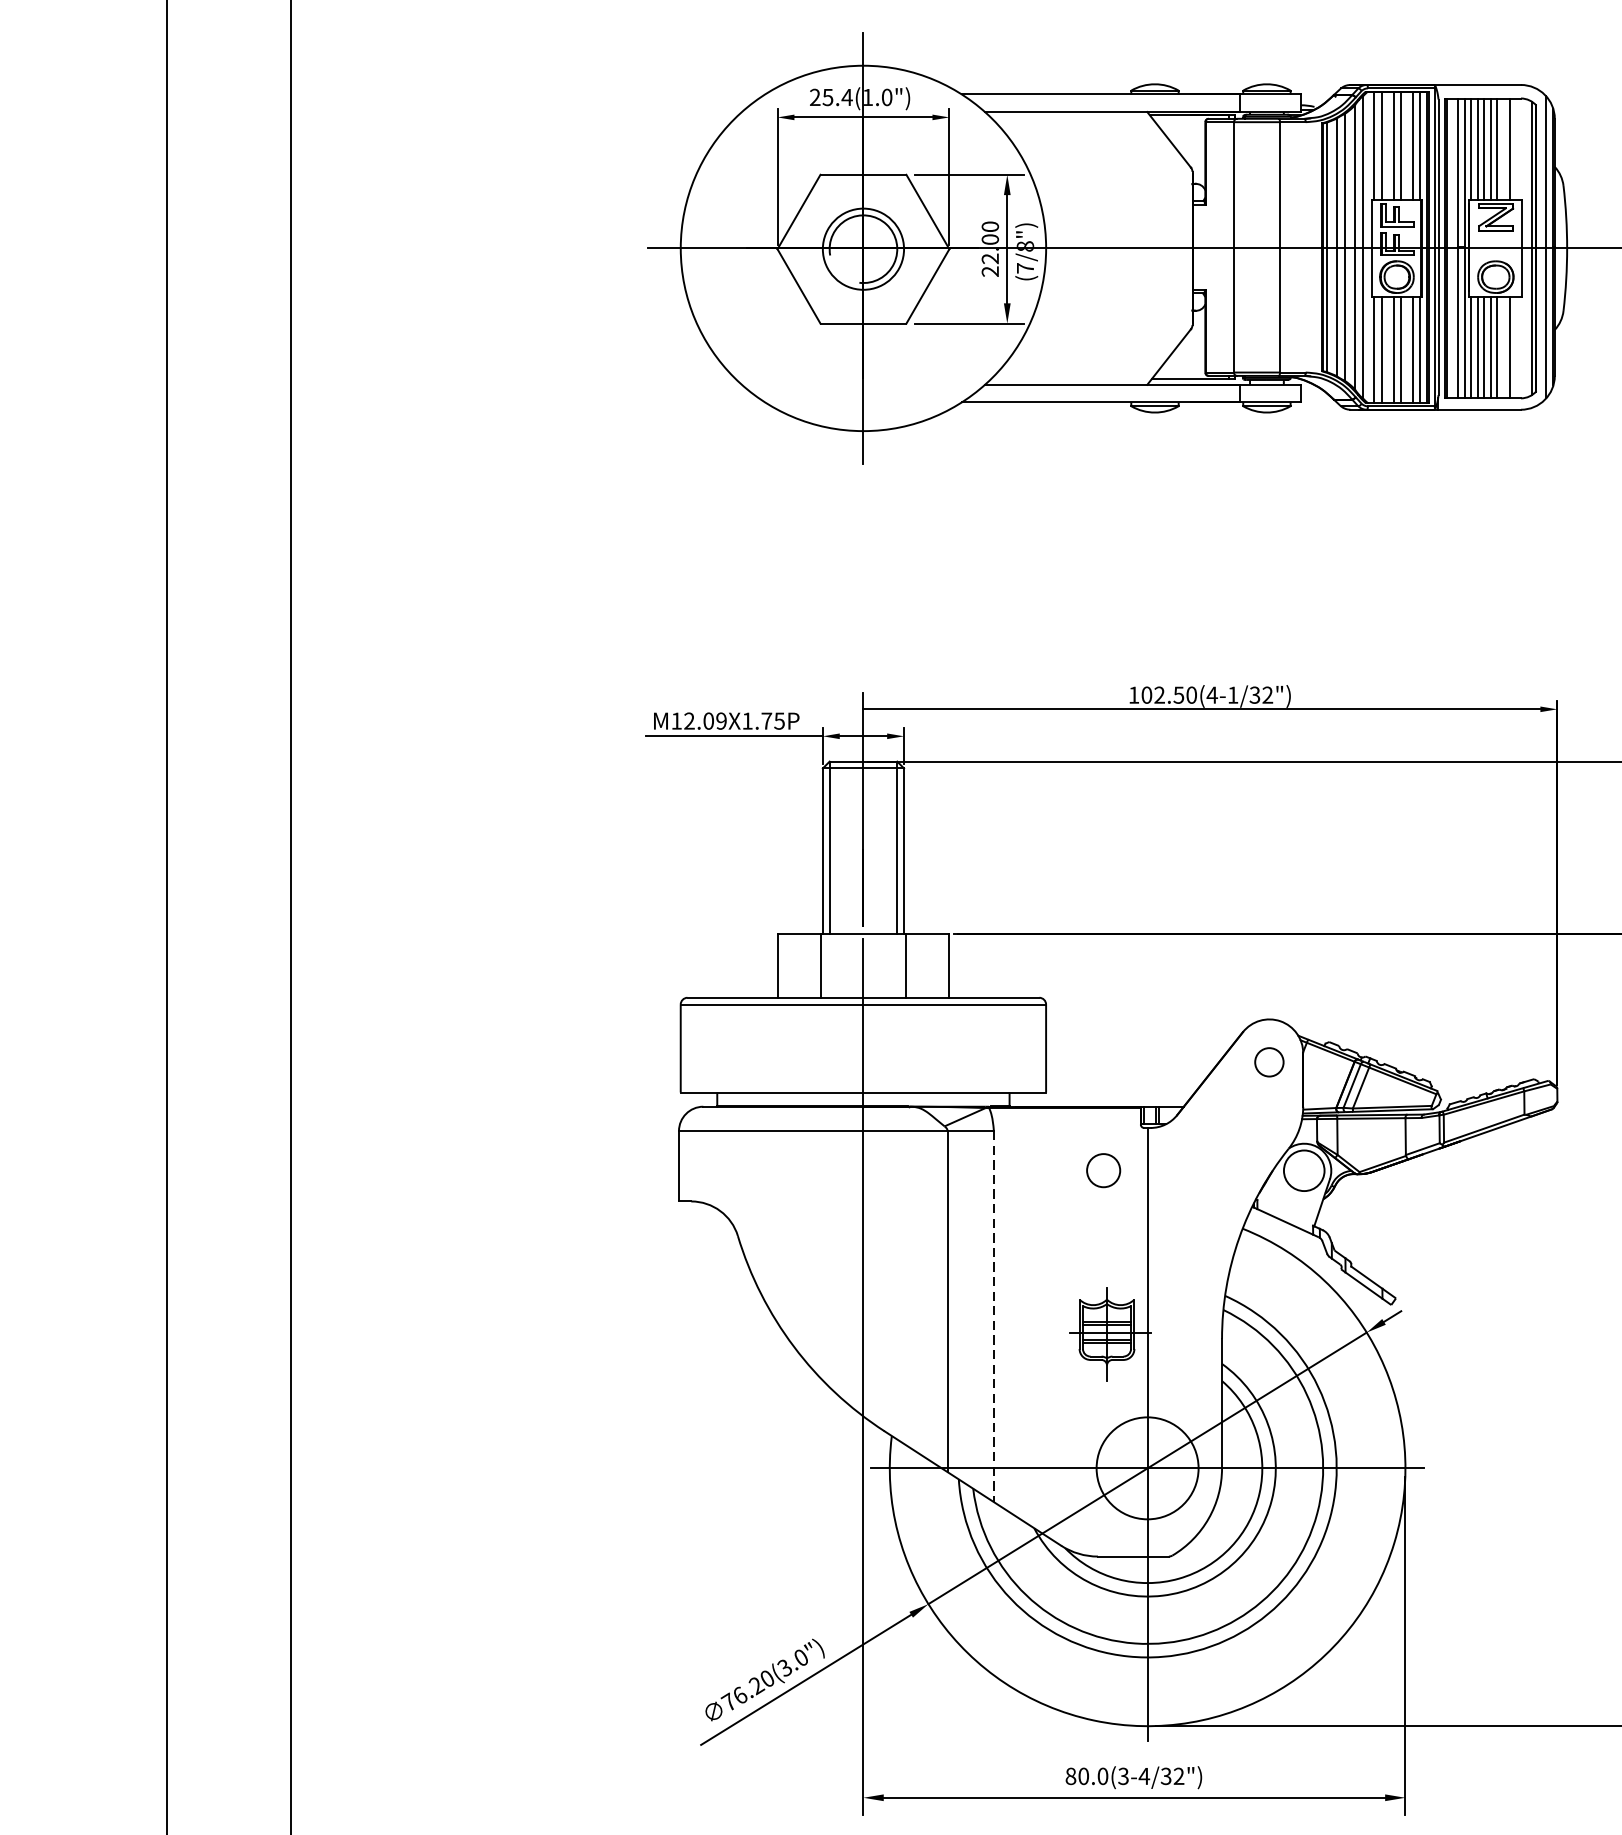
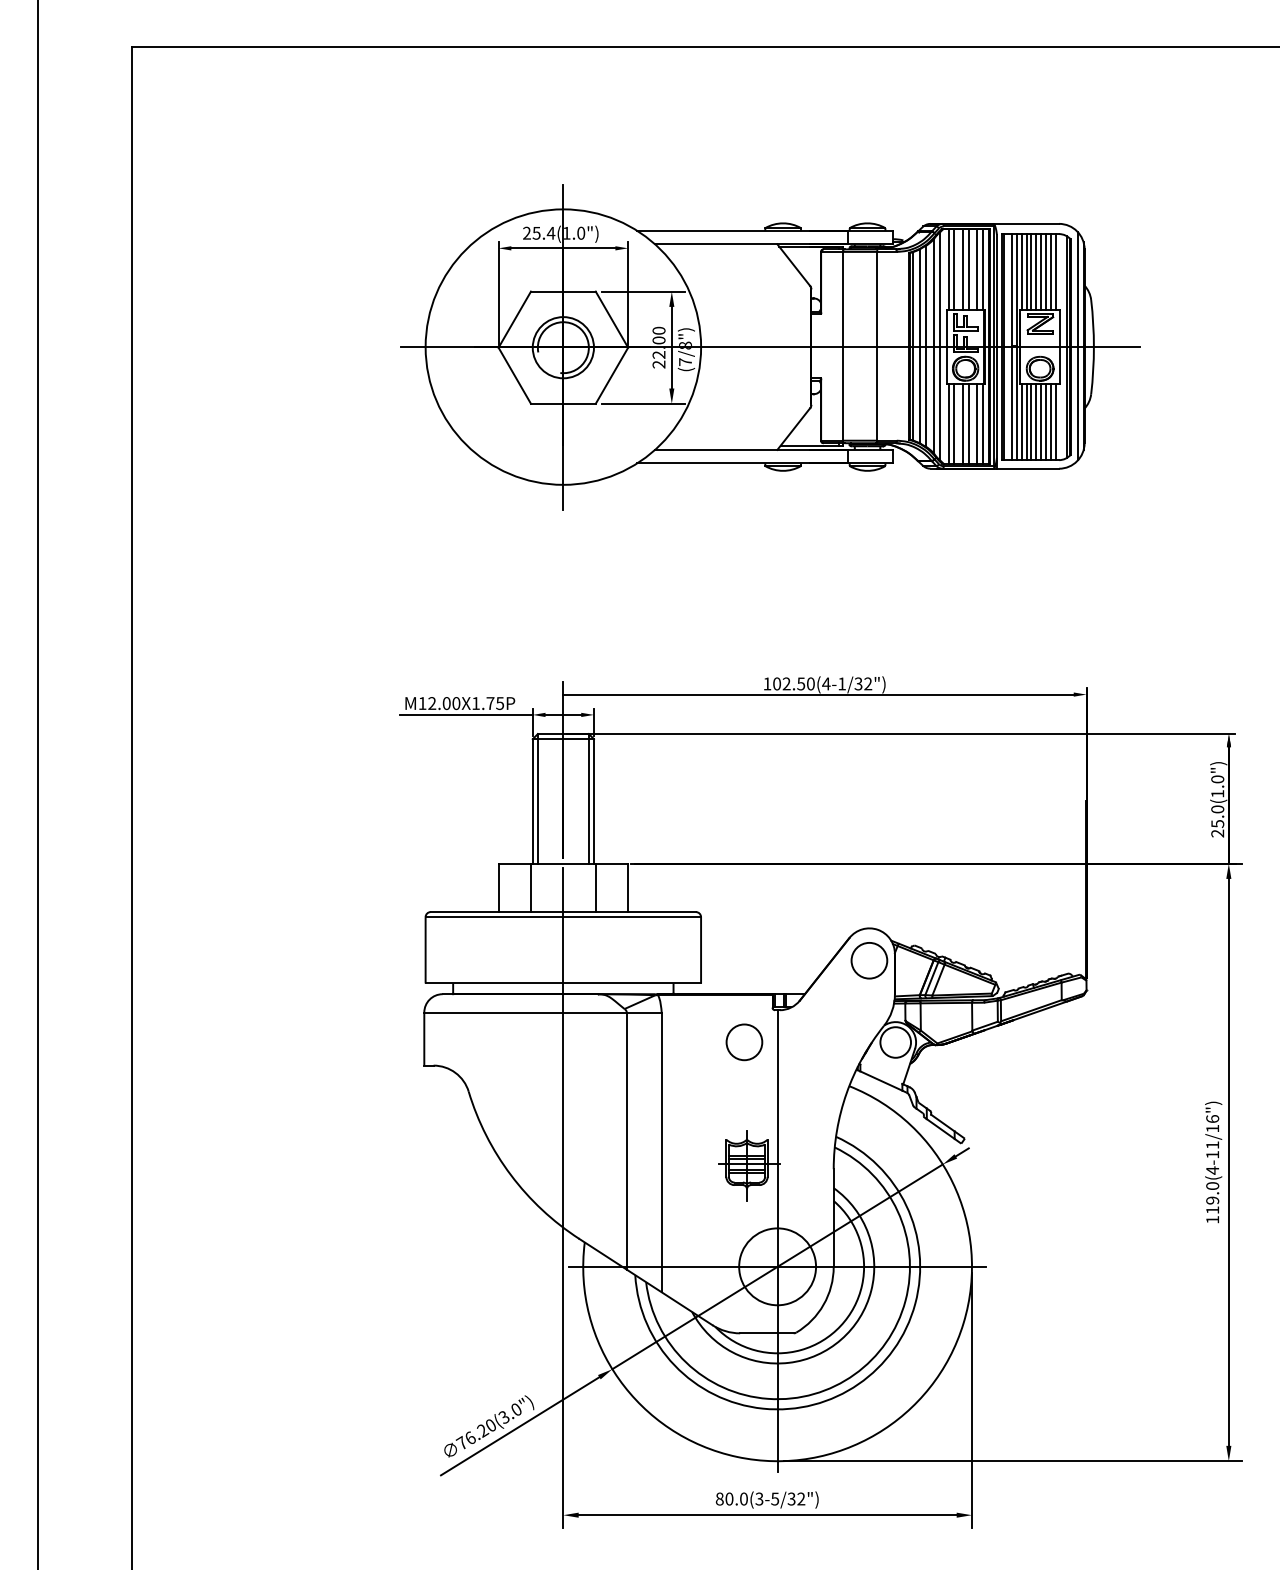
line: (1504, 149) -> (1046, 272), added
line: (1516, 149) -> (1055, 272), added
line: (1504, 347) -> (1046, 421), added
line: (1516, 347) -> (1055, 421), added
text: (721, 721) -> (456, 703), .09 -> .00
circle: (1269, 1062) -> (869, 960), size x1.67
circle: (1103, 1170) -> (744, 1042), size x1.43
line: (993, 1316) -> (661, 1152), dashed -> solid
text: (1143, 1775) -> (774, 1498), 80.0(3-4/32") -> 80.0(3-5/32")

